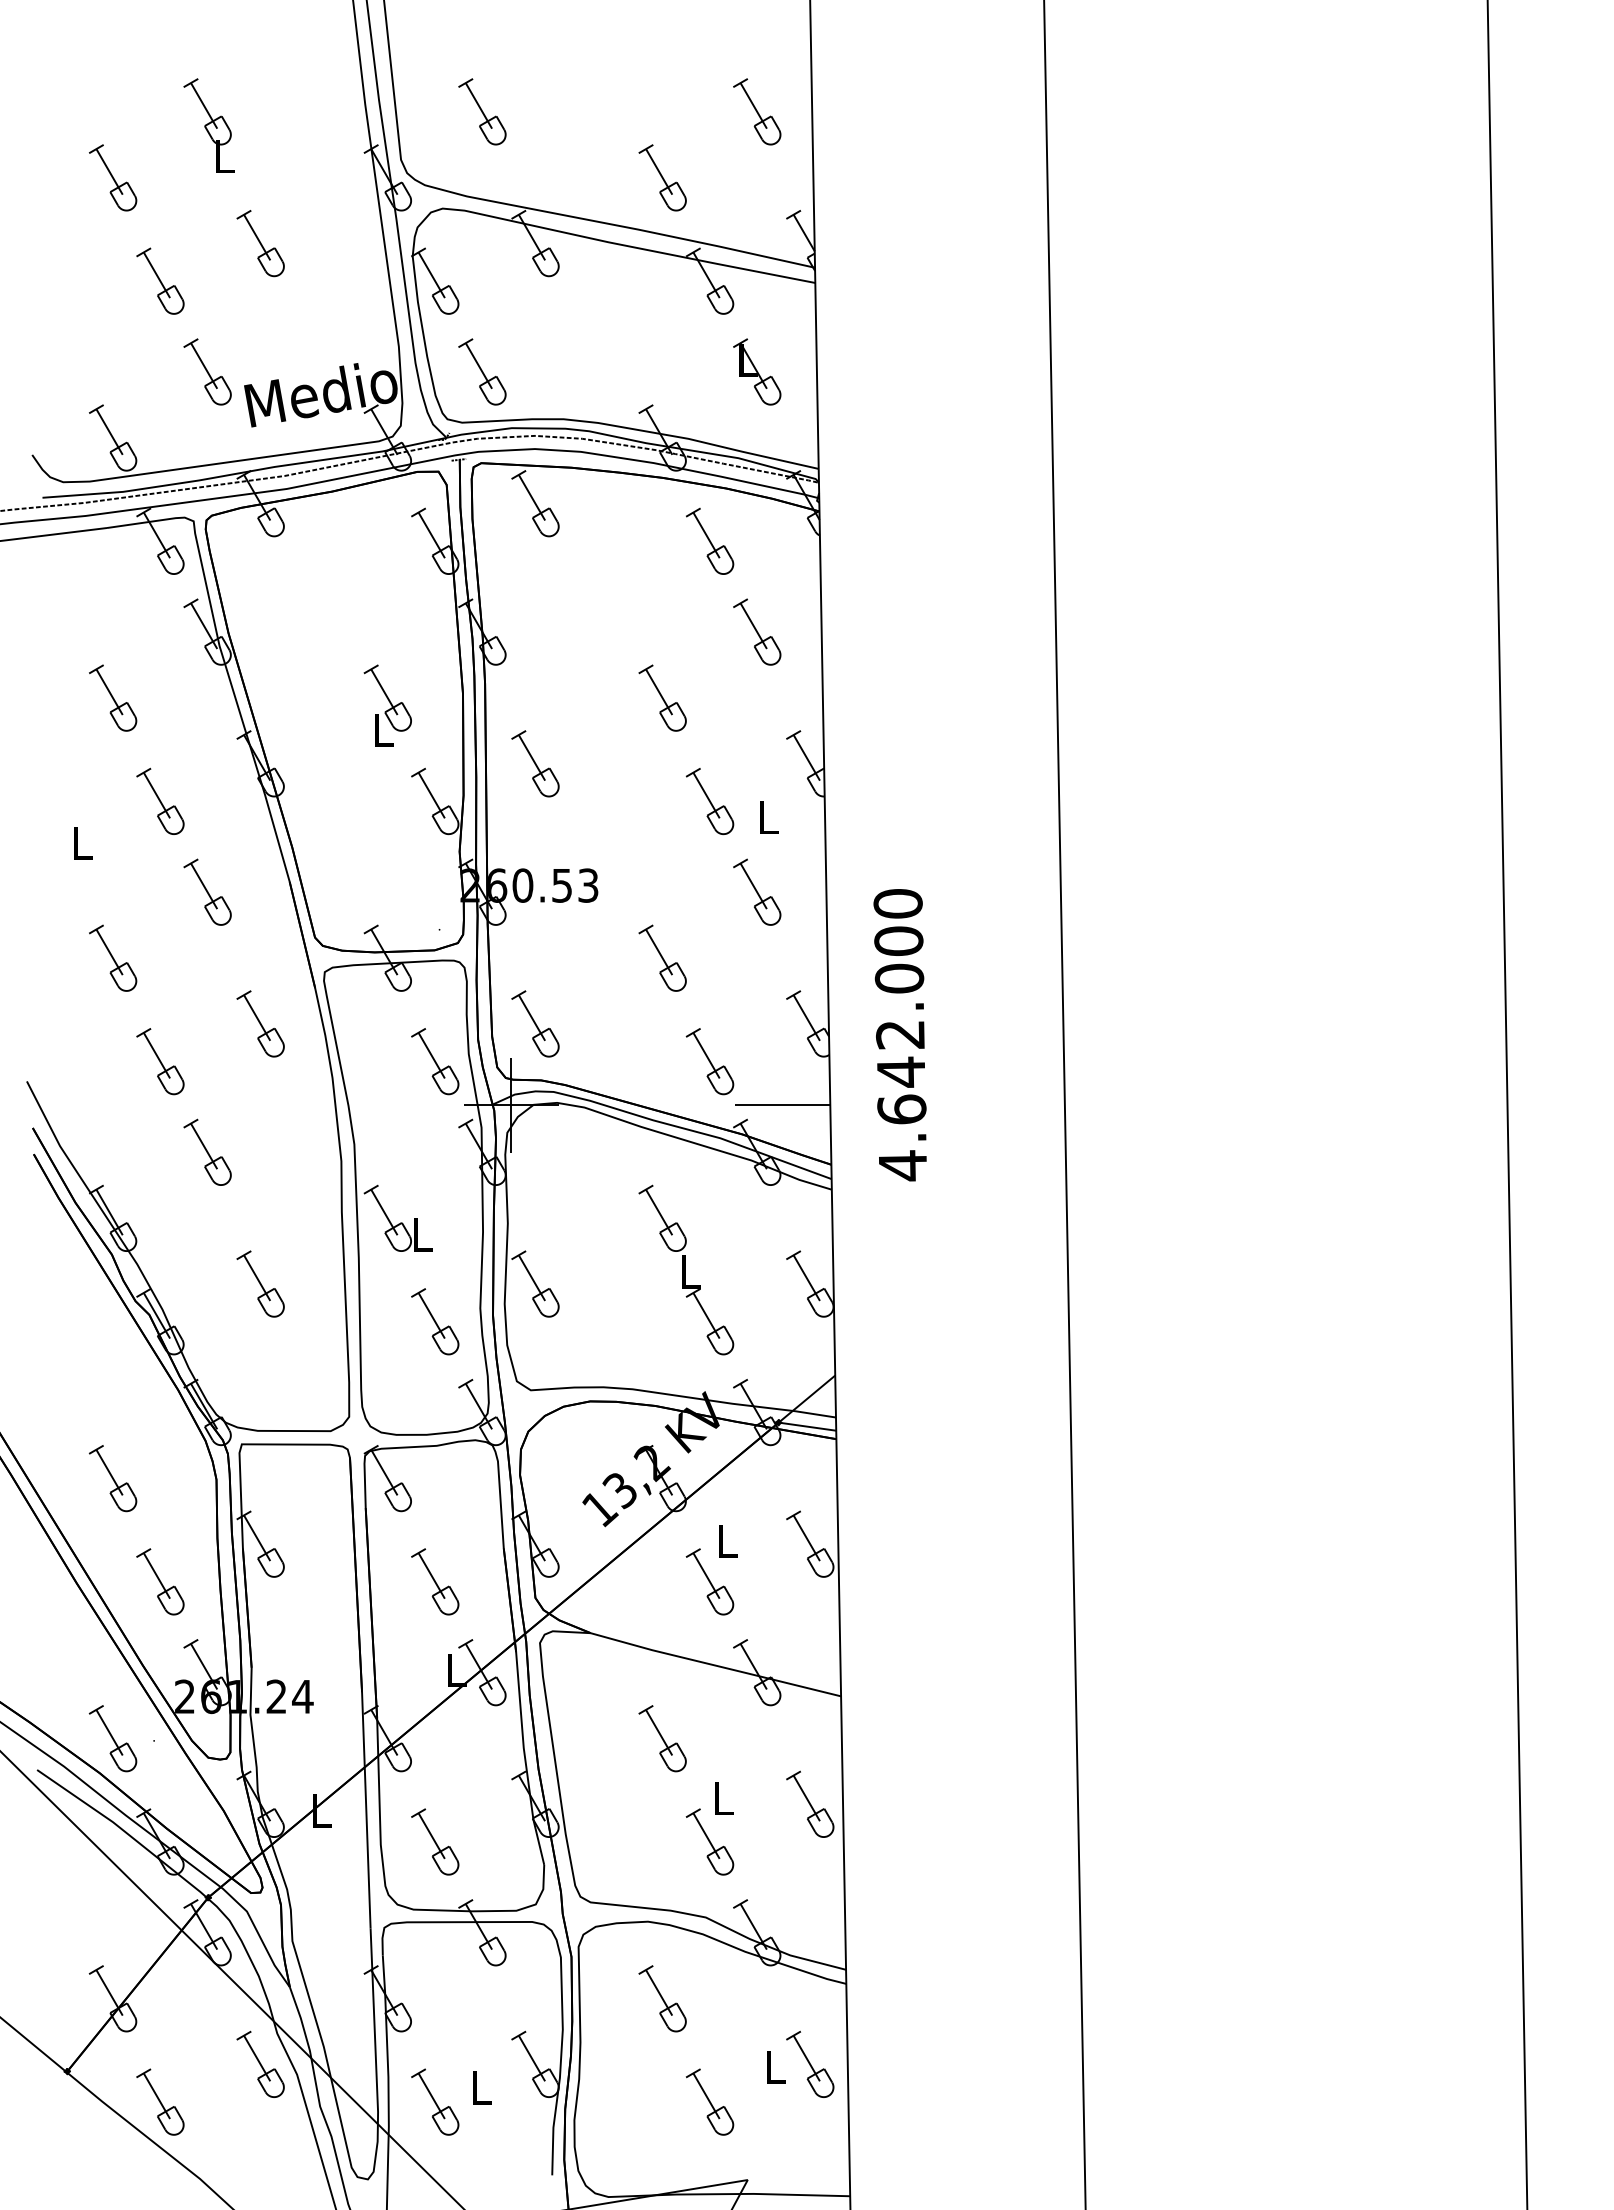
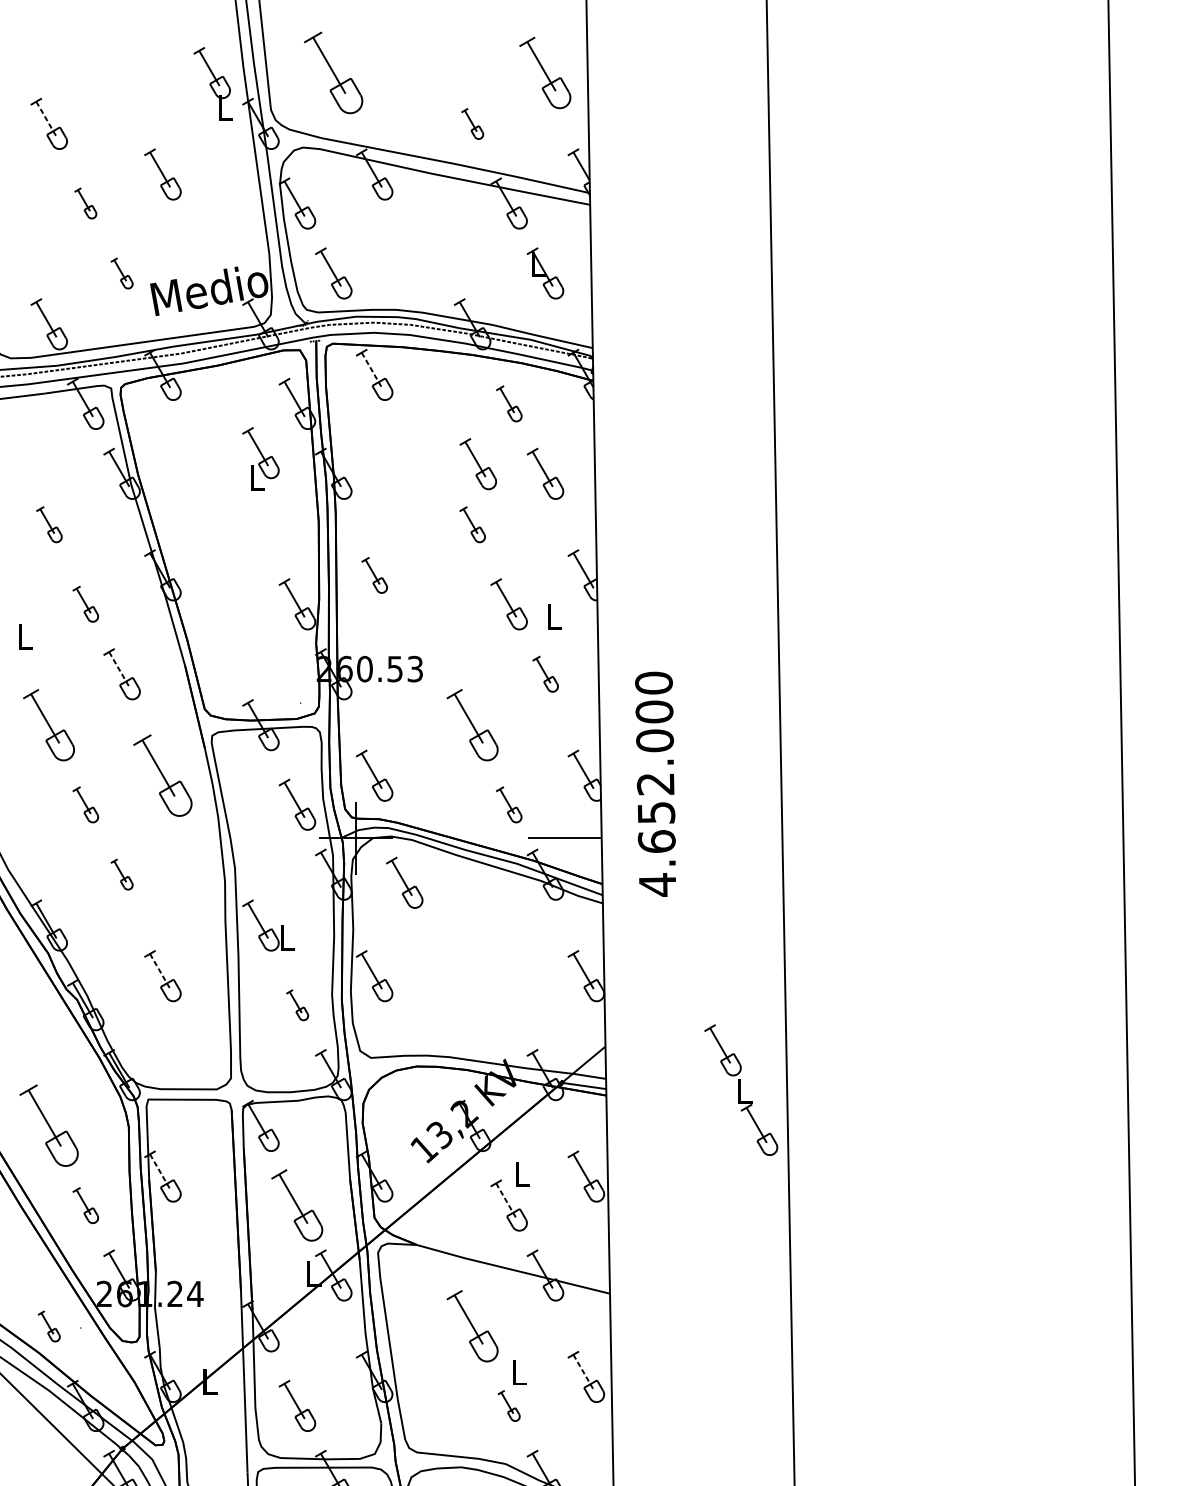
part: (482, 111) -> (333, 72), size x1.6
part: (757, 111) -> (545, 72), size x1.4
part: (208, 125) -> (212, 83), moved
line: (109, 172) -> (46, 119), solid -> dashed
part: (662, 177) -> (472, 123), size x0.6
part: (160, 280) -> (85, 202), size x0.6
part: (207, 371) -> (121, 273), size x0.6
line: (532, 498) -> (372, 370), solid -> dashed
part: (710, 540) -> (509, 403), size x0.7
part: (669, 619) -> (477, 464), added
part: (113, 697) -> (49, 524), size x0.7
part: (662, 697) -> (472, 524), size x0.7
part: (387, 705) -> (260, 458), moved
part: (535, 763) -> (374, 575), size x0.7
part: (160, 800) -> (85, 603), size x0.7
line: (204, 886) -> (119, 669), solid -> dashed
part: (757, 891) -> (545, 673), size x0.7
part: (113, 957) -> (49, 724), size x1.4
part: (662, 957) -> (472, 724), size x1.4
part: (260, 1023) -> (162, 775), size x1.6
part: (160, 1061) -> (85, 804), size x0.7
part: (709, 1061) -> (508, 804), size x0.7
text: (901, 1071) -> (656, 812), 4.642.000 -> 4.652.000
part: (207, 1151) -> (121, 873), size x0.6
part: (574, 1162) -> (404, 882), added
part: (686, 1269) -> (741, 1089), moved
line: (257, 1278) -> (160, 971), solid -> dashed
part: (435, 1321) -> (297, 1004), size x0.6
part: (112, 1478) -> (48, 1125), size x1.6
line: (257, 1538) -> (160, 1172), solid -> dashed
line: (706, 1576) -> (506, 1201), solid -> dashed
part: (160, 1581) -> (85, 1205), size x0.7
part: (435, 1581) -> (297, 1205), size x1.4
part: (112, 1738) -> (48, 1326), size x0.6
part: (662, 1738) -> (472, 1326), size x1.4
line: (807, 1798) -> (584, 1372), solid -> dashed
part: (709, 1841) -> (508, 1405), size x0.6

